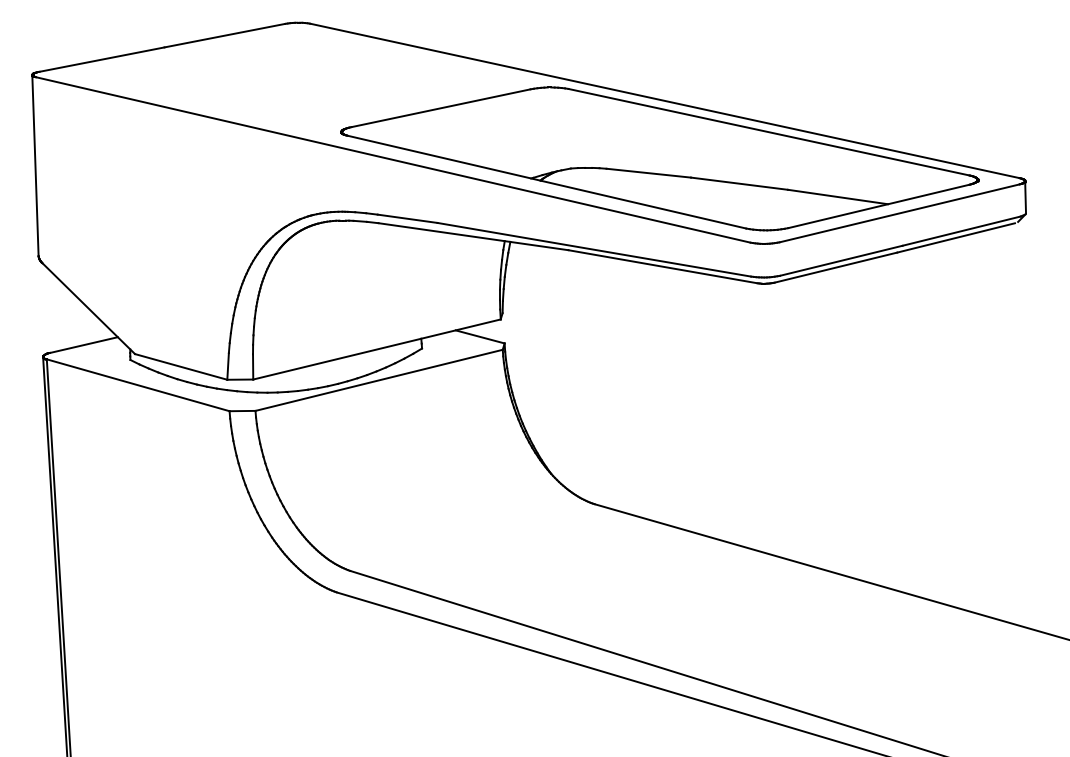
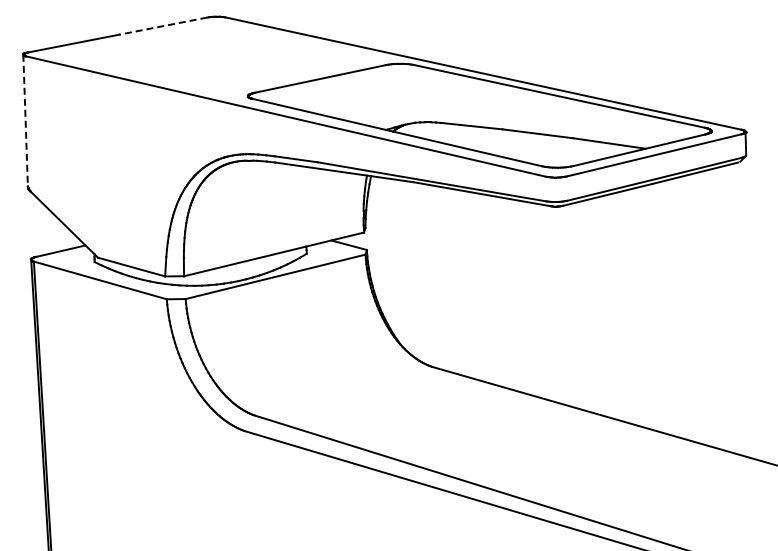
line: (225, 36) -> (163, 26), solid -> dashed
line: (35, 165) -> (25, 120), solid -> dashed

